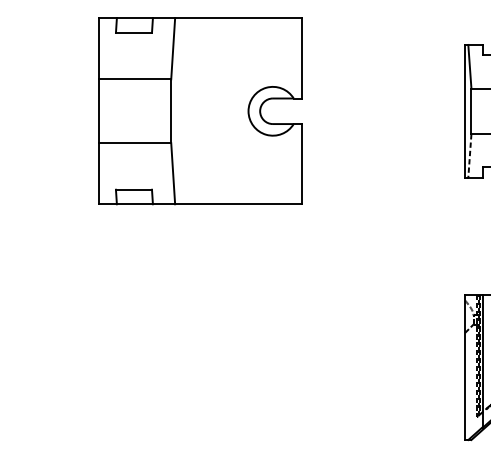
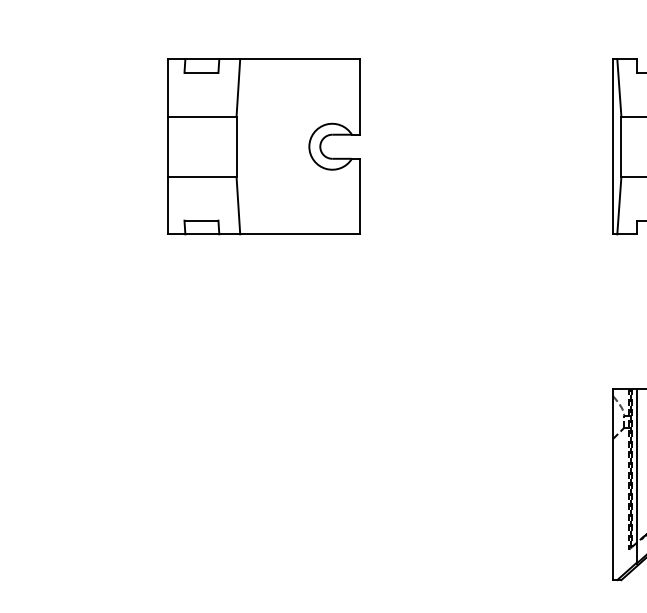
part: (199, 111) -> (263, 146), size x0.71
line: (469, 155) -> (619, 205), dashed -> solid

